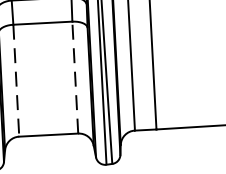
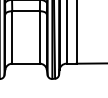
line: (74, 75) -> (39, 36), dashed -> solid
line: (16, 80) -> (12, 37), dashed -> solid

